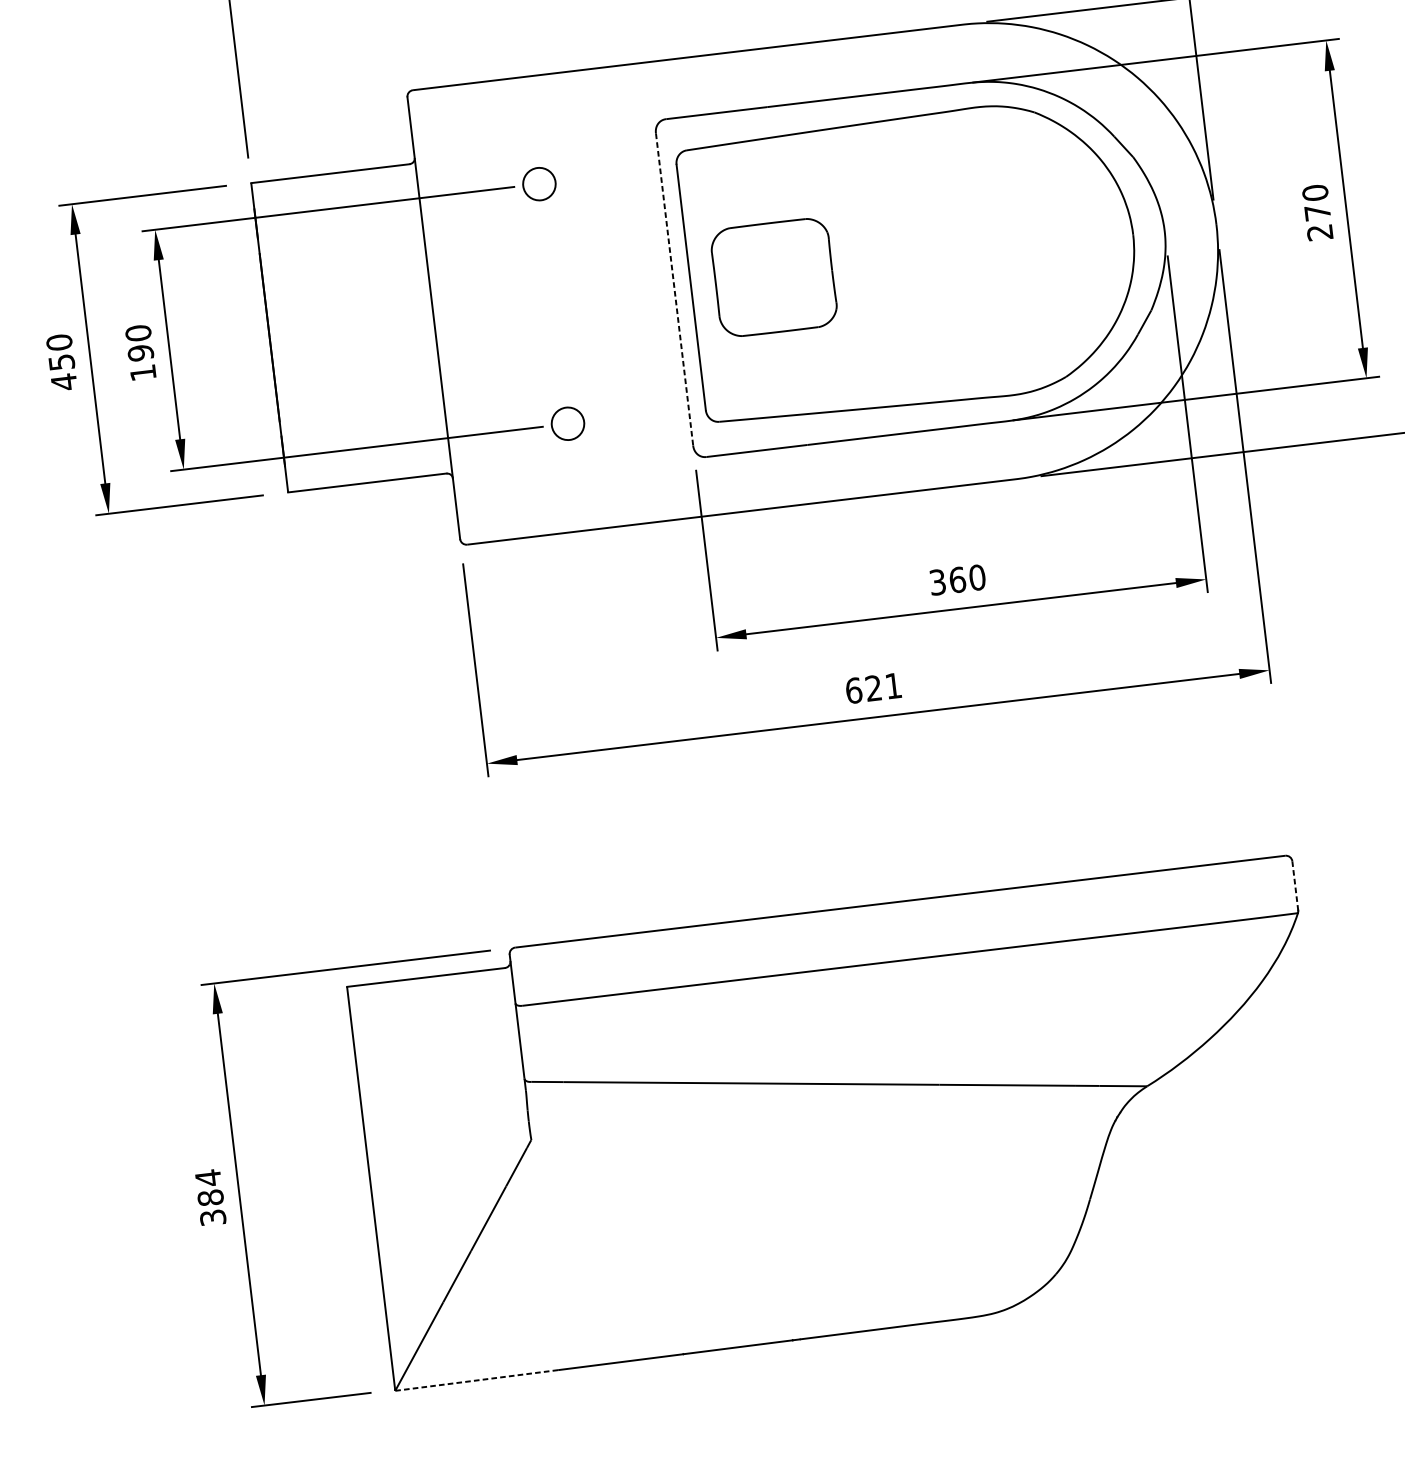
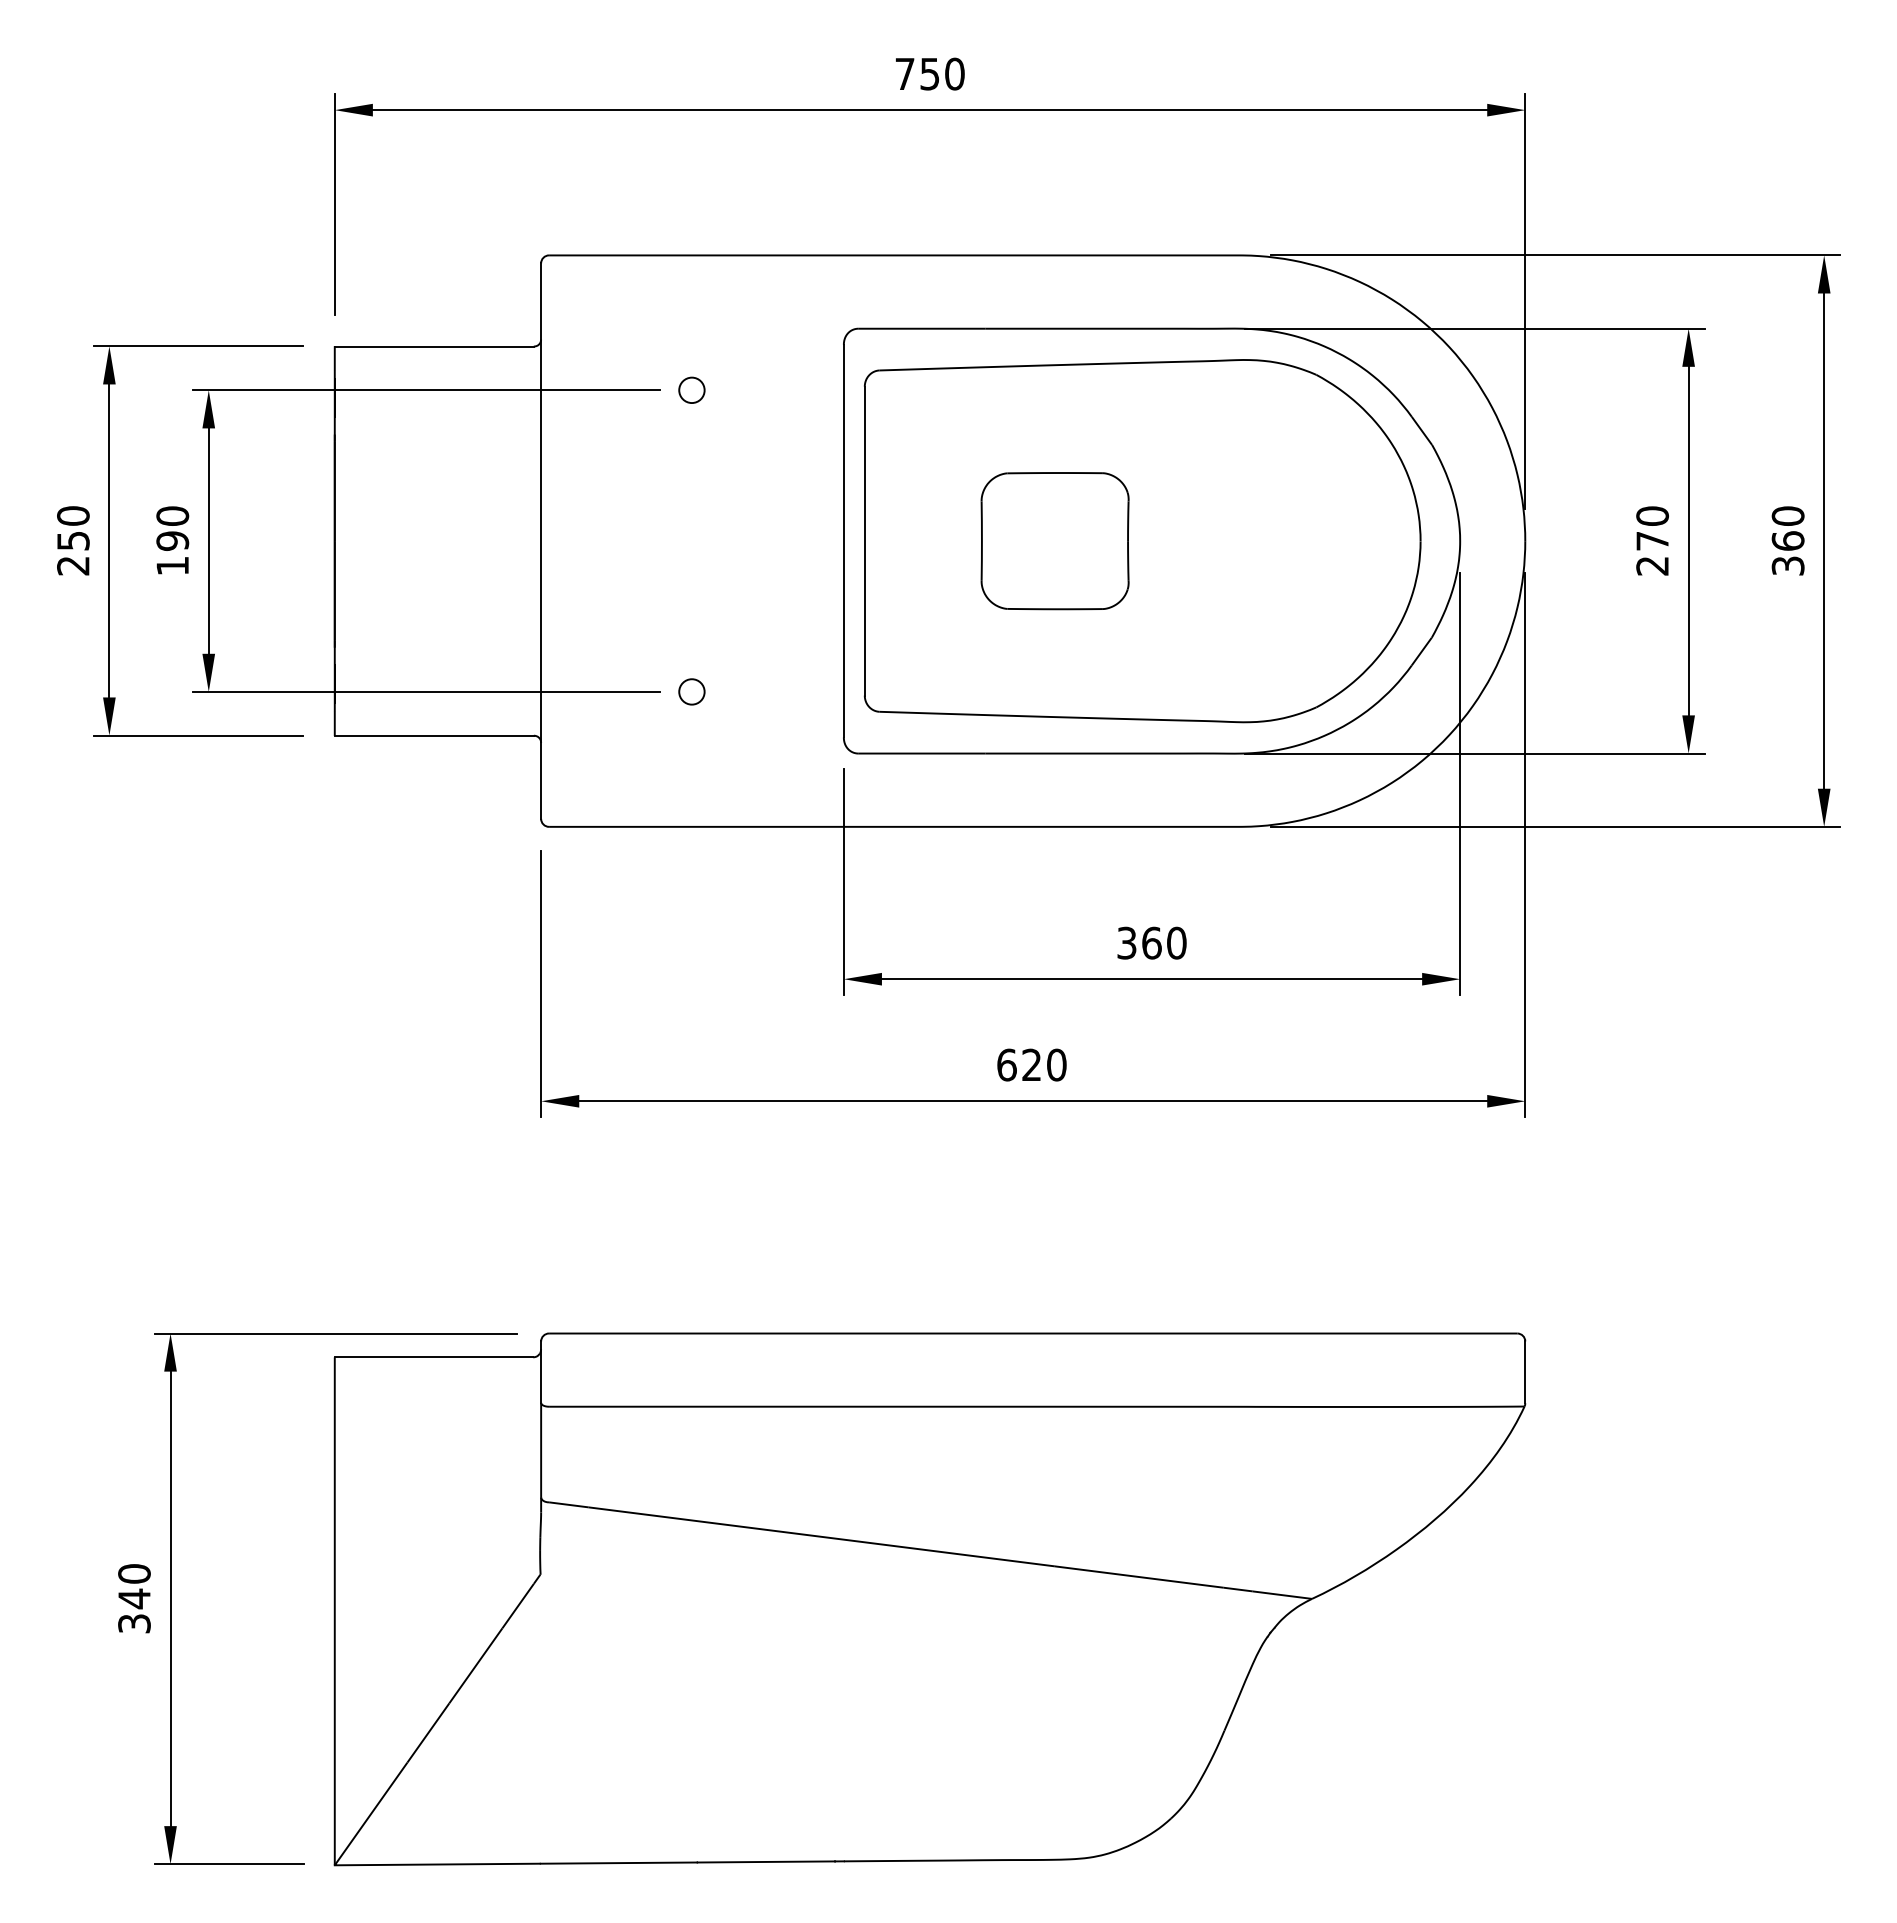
circle: (539, 183) -> (691, 389), size x0.62
part: (773, 277) -> (1054, 541), moved
line: (674, 289) -> (843, 541), dashed -> solid
text: (64, 381) -> (73, 565), 450 -> 250
circle: (567, 423) -> (691, 691), size x0.62
text: (893, 685) -> (1056, 1064), 621 -> 620
line: (1295, 886) -> (1525, 1372), dashed -> solid
text: (209, 1188) -> (134, 1586), 384 -> 340
line: (476, 1380) -> (437, 1864), dashed -> solid

